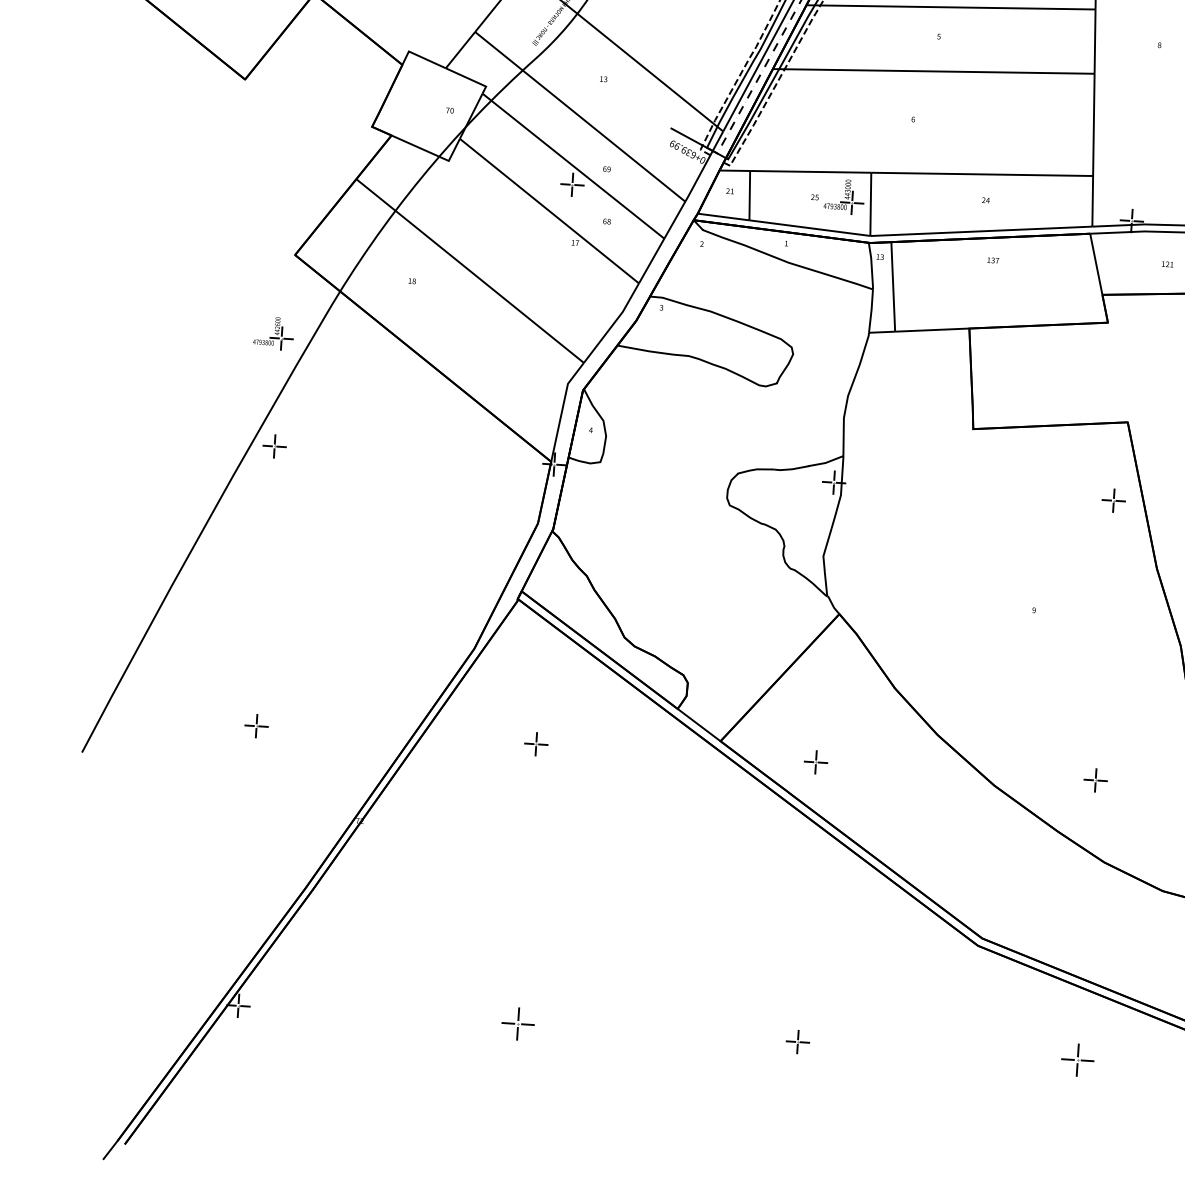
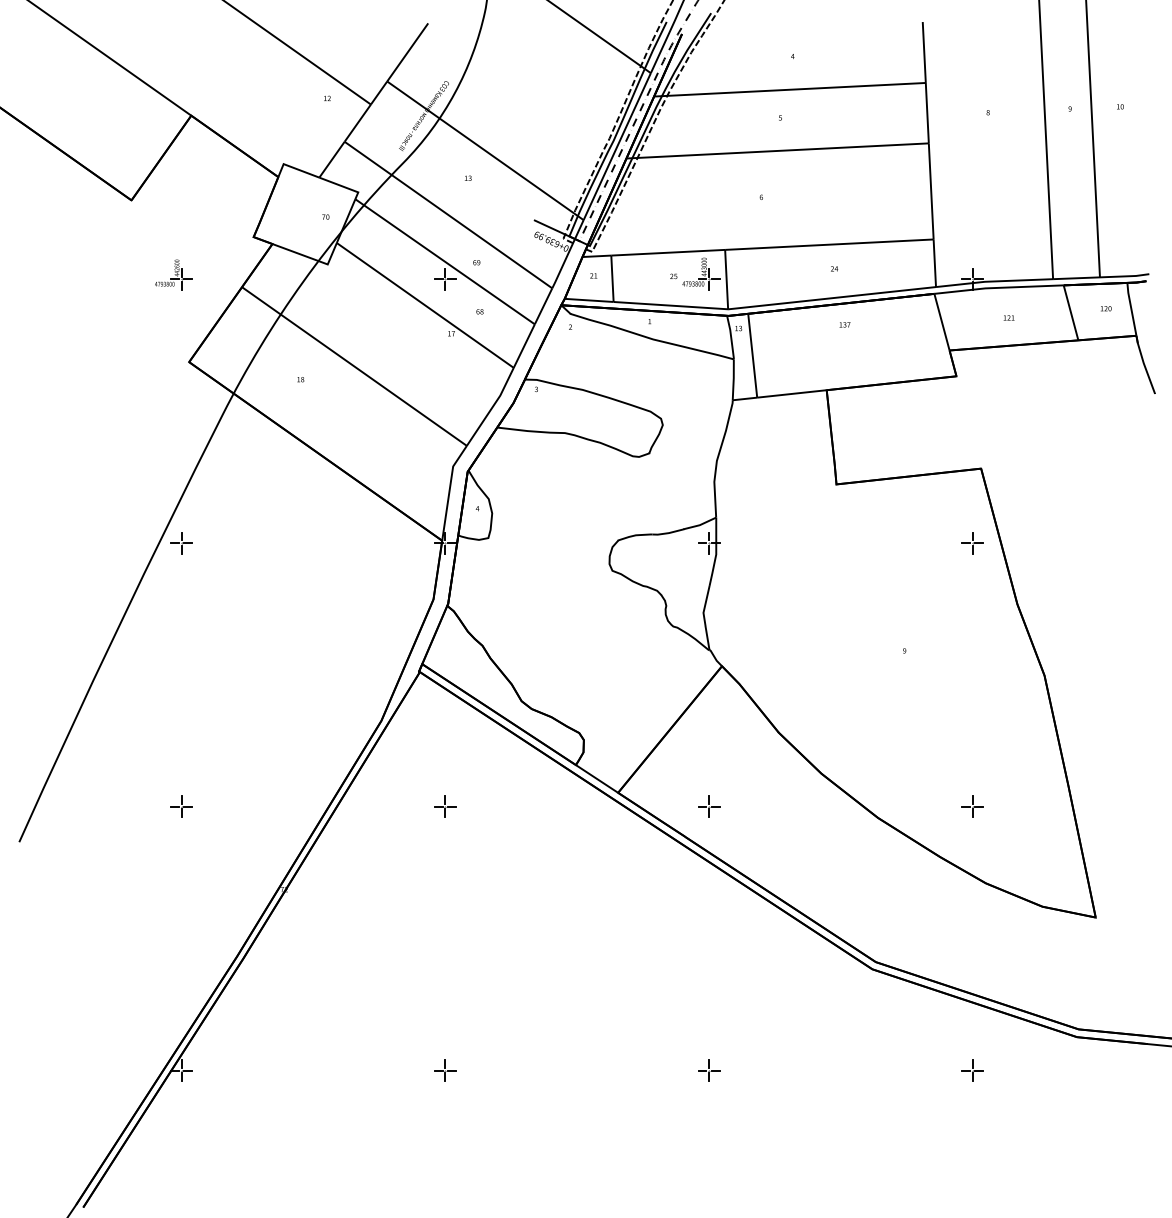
part: (273, 332) -> (173, 274), moved
part: (518, 1023) -> (445, 1070), size x0.71
part: (1077, 1060) -> (972, 1070), size x0.71

